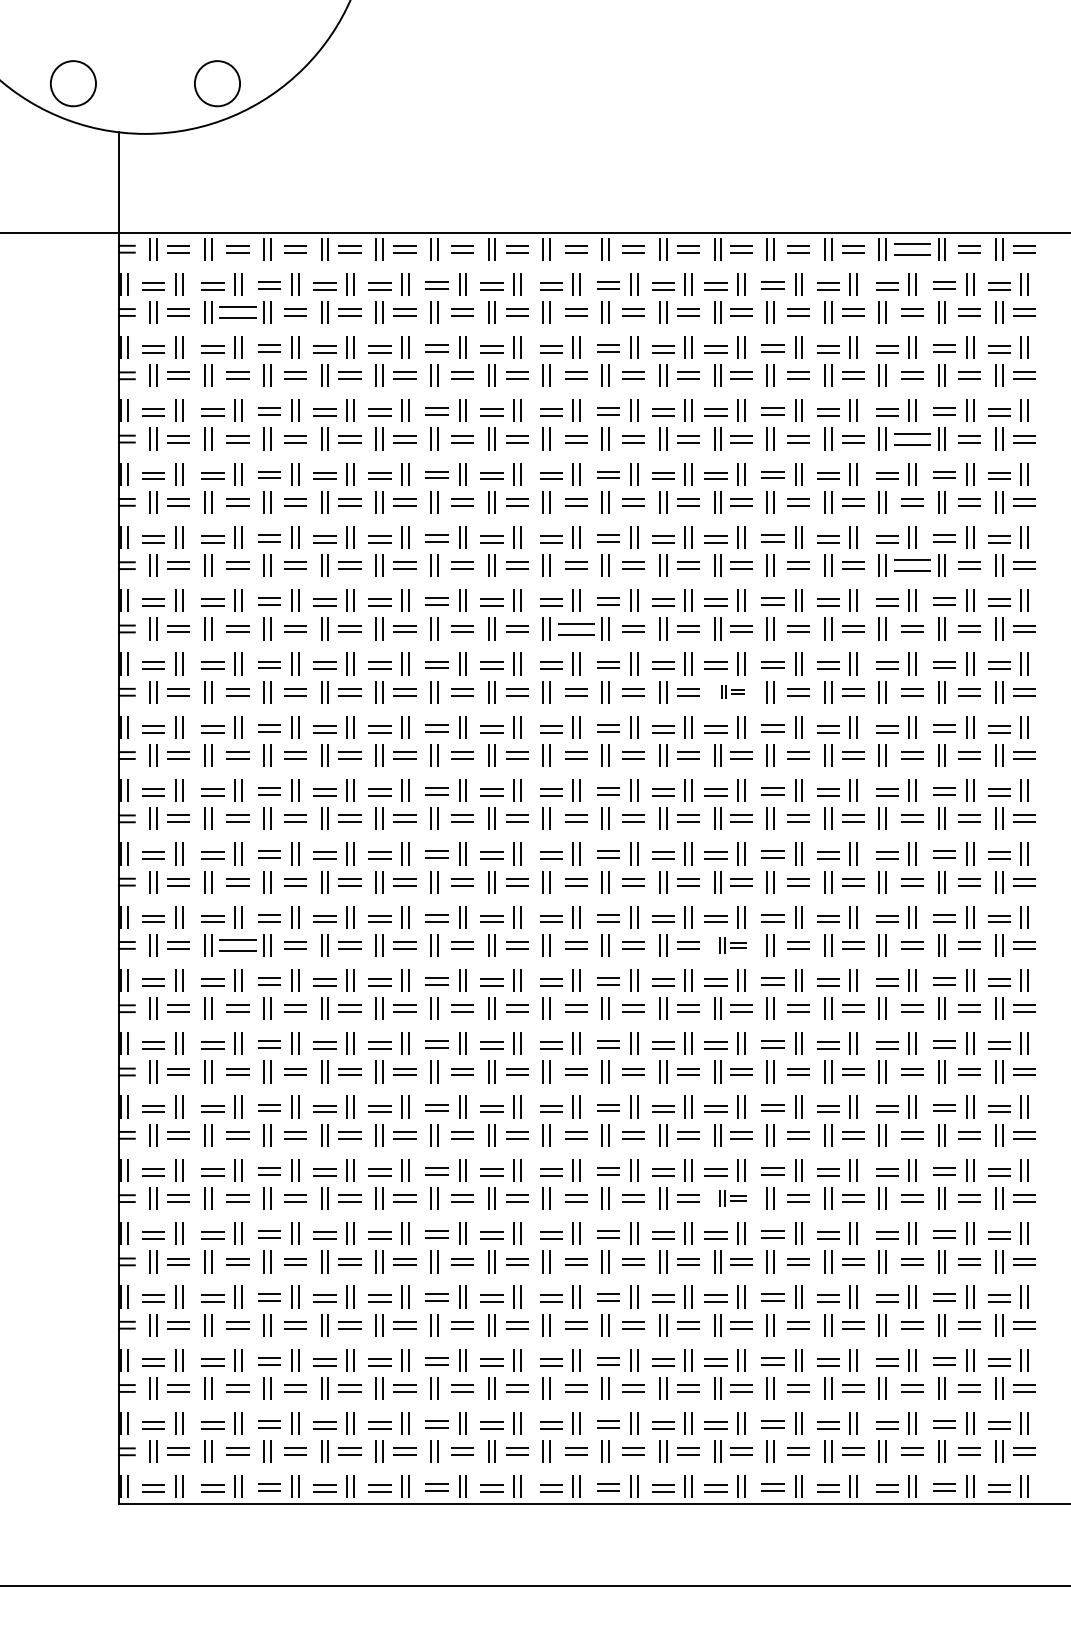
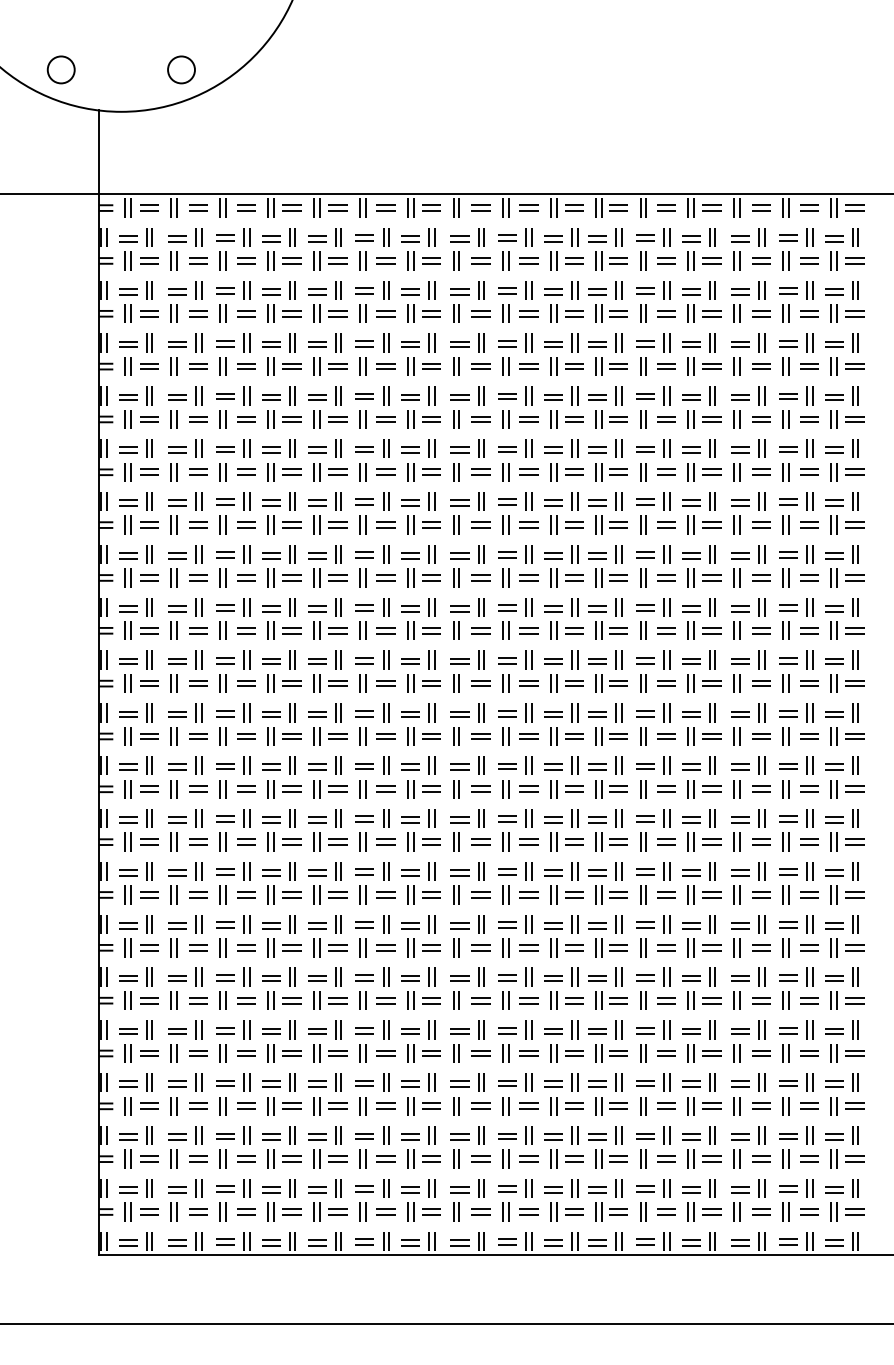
circle: (72, 83) -> (60, 69), size x0.71
circle: (217, 83) -> (181, 69), size x0.71
part: (912, 248) -> (761, 207), size x0.62
part: (237, 311) -> (198, 260), size x0.62
part: (912, 438) -> (761, 366), size x0.62
part: (912, 564) -> (761, 471), size x0.62
part: (575, 628) -> (480, 524), size x0.62
part: (732, 691) -> (611, 577), size x1.67
part: (237, 944) -> (198, 788), size x0.62
part: (732, 945) -> (611, 789), size x1.43
part: (732, 1198) -> (611, 1000), size x1.43

